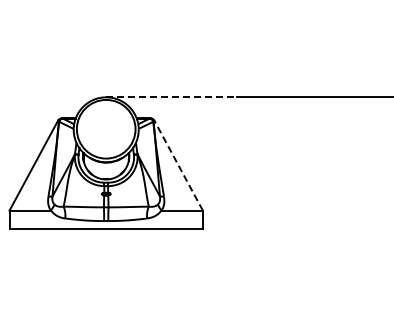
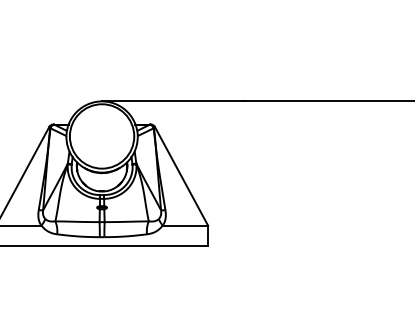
line: (171, 97) -> (173, 101), dashed -> solid
line: (178, 165) -> (181, 176), dashed -> solid

